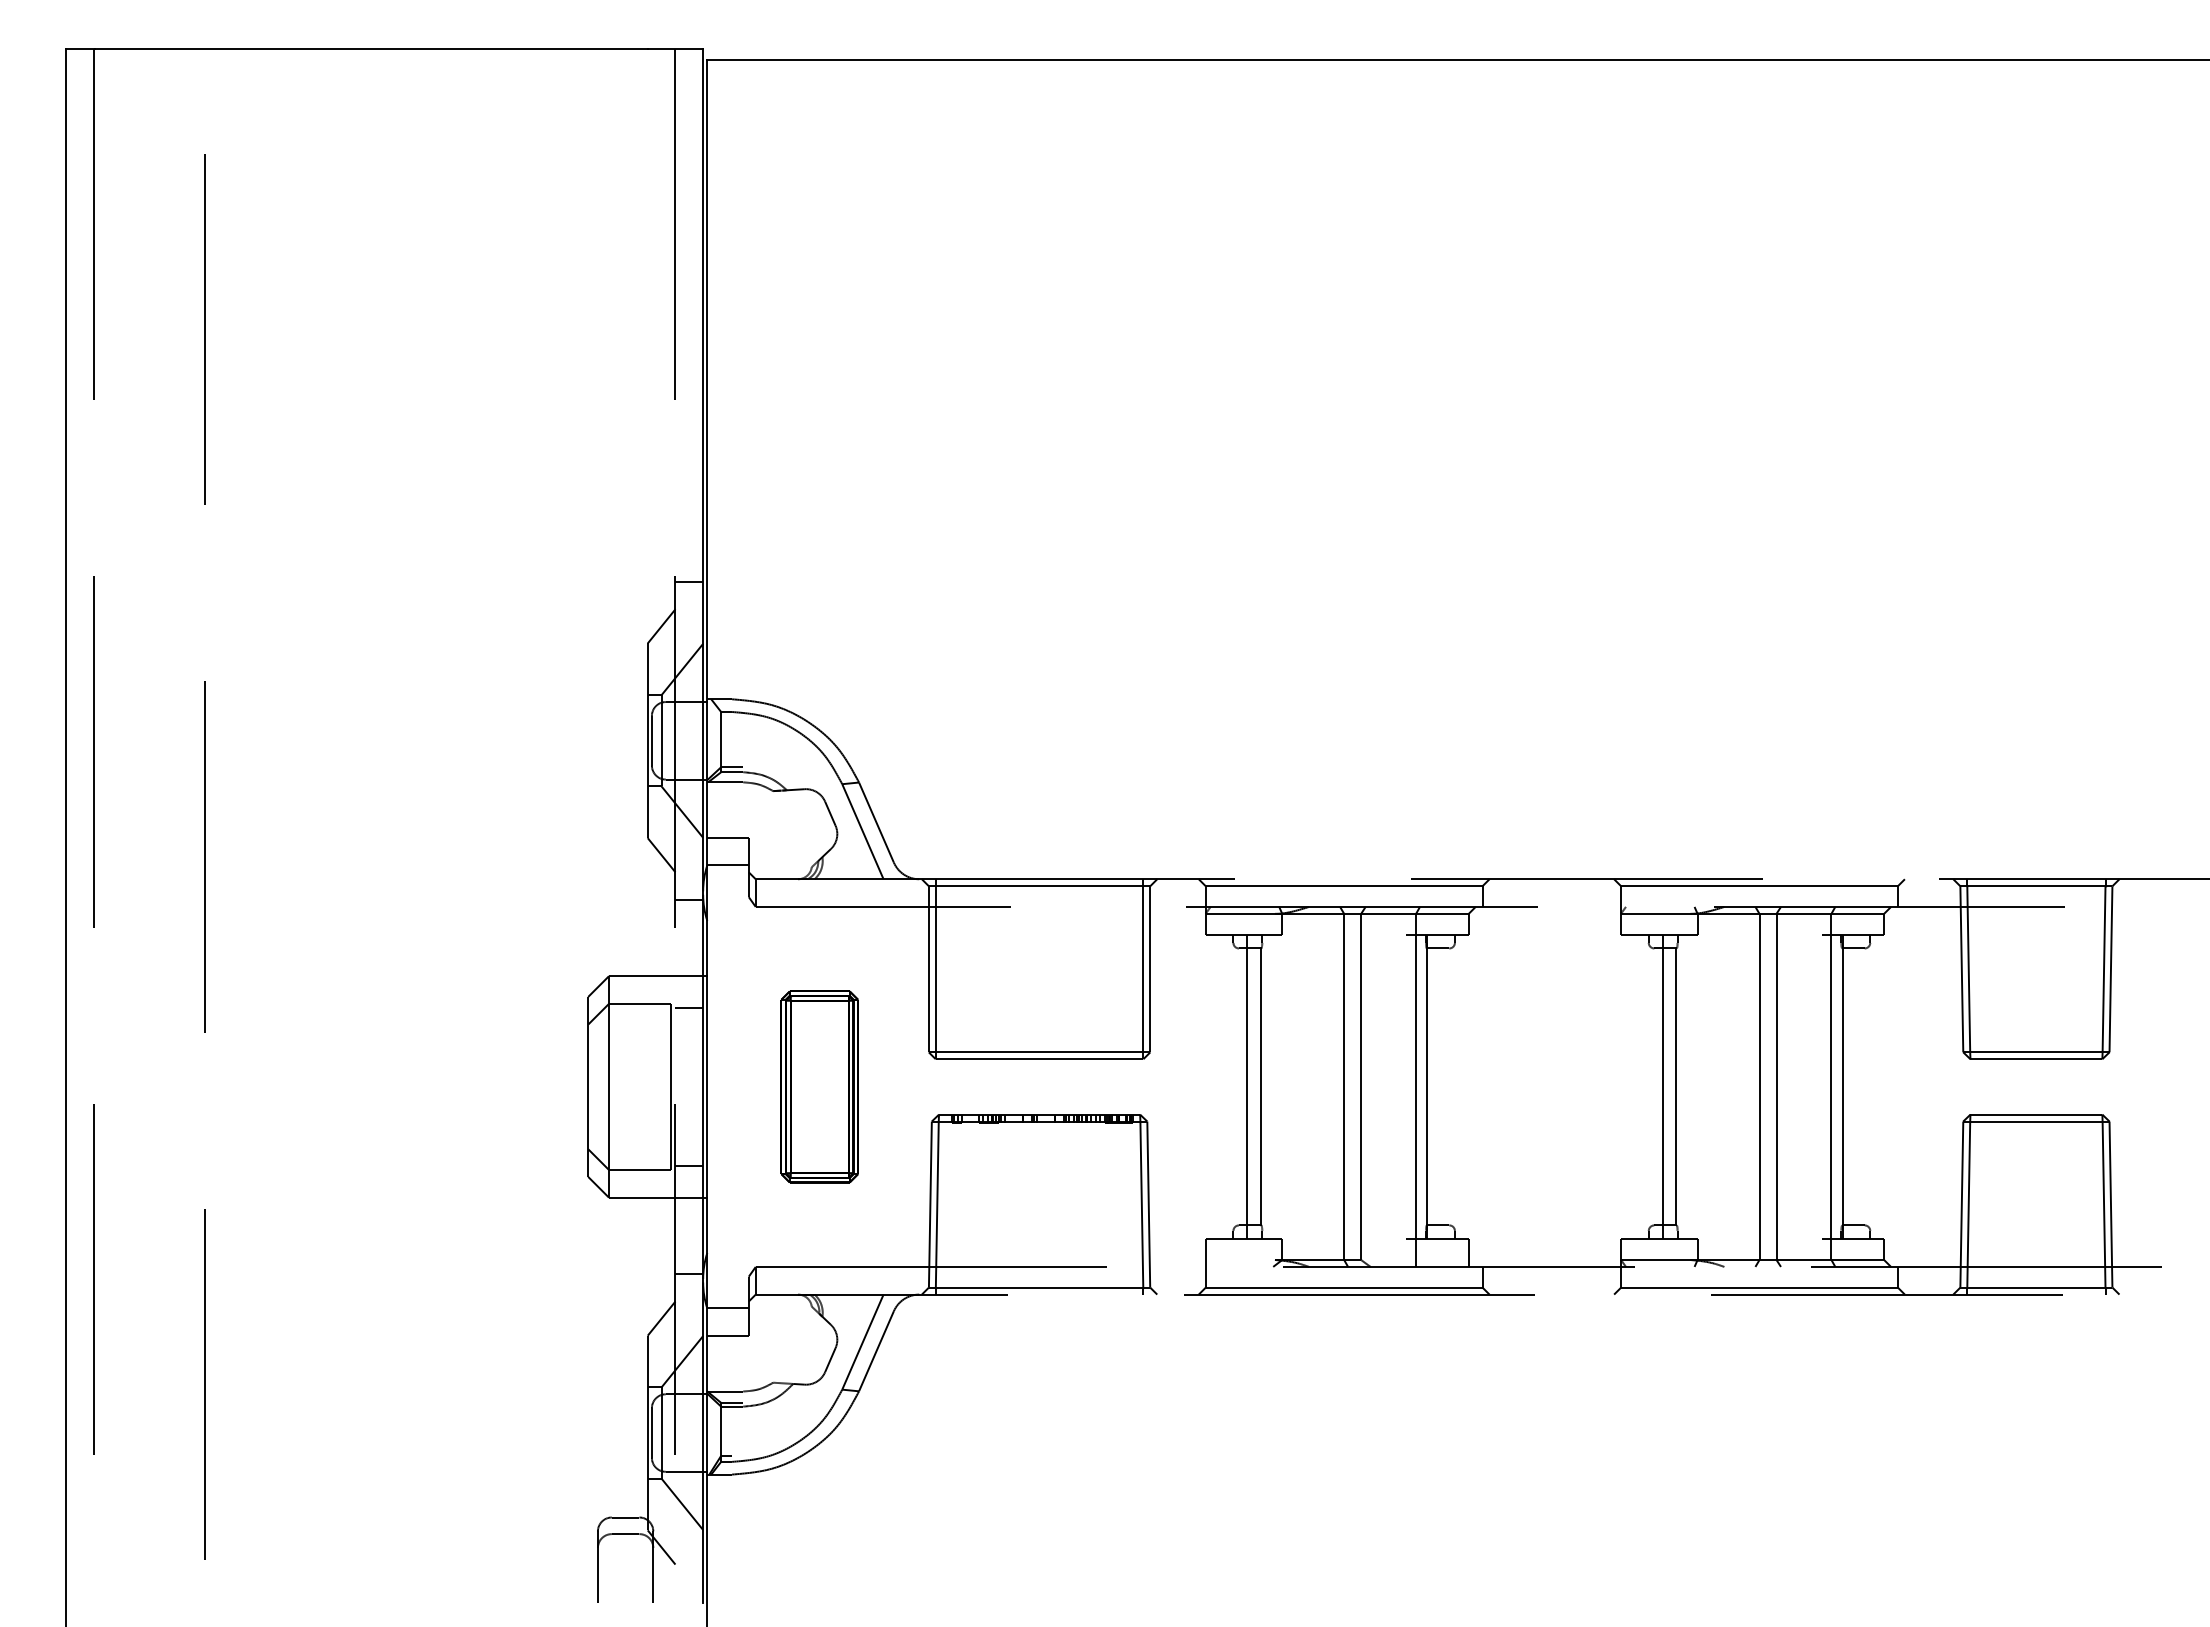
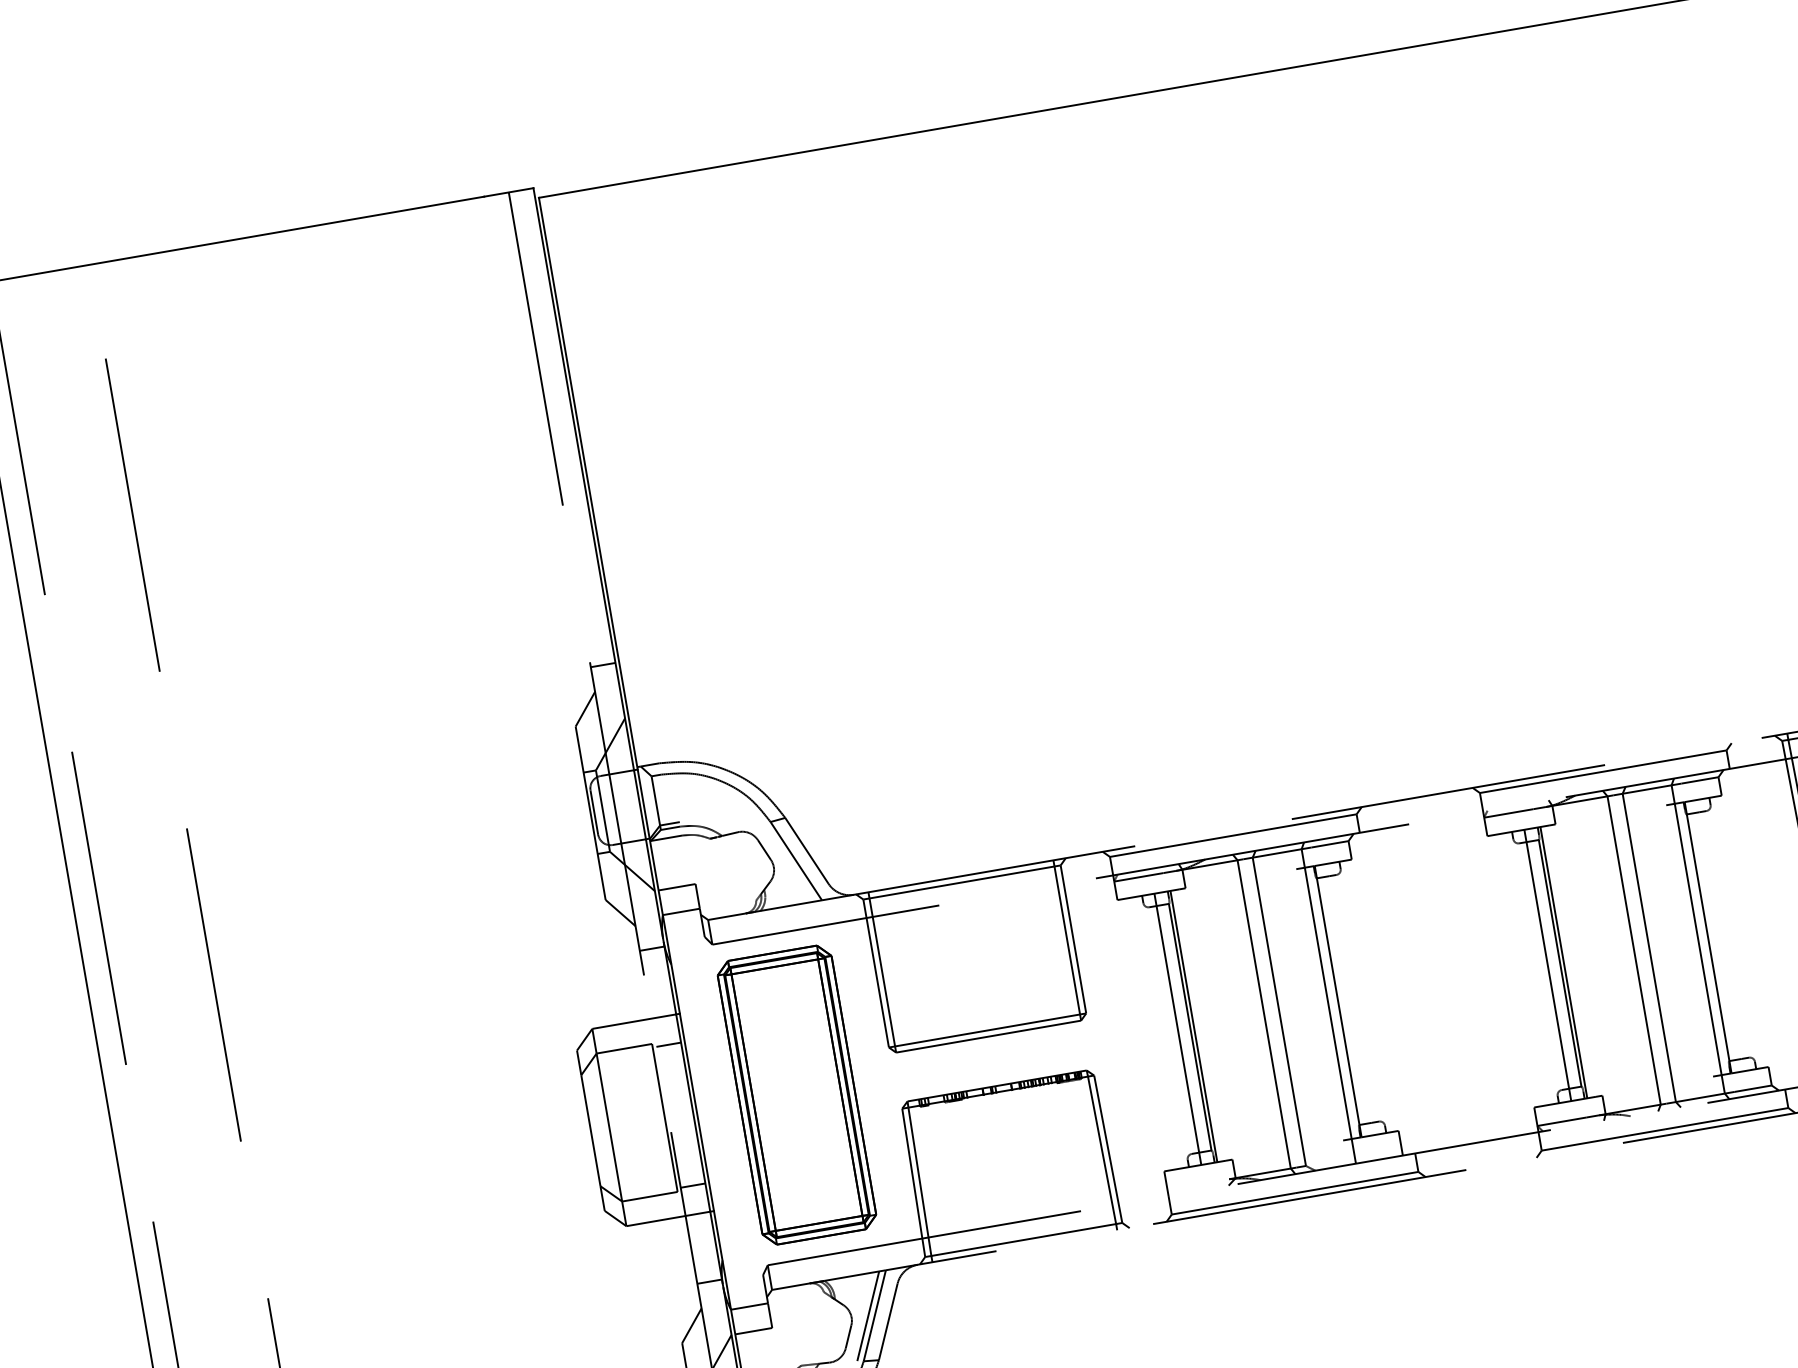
part: (819, 1086) -> (796, 1094), size x1.67
line: (1265, 1086) -> (1194, 1026), added
line: (1680, 1086) -> (1563, 962), added
line: (855, 1341) -> (868, 1316), added

